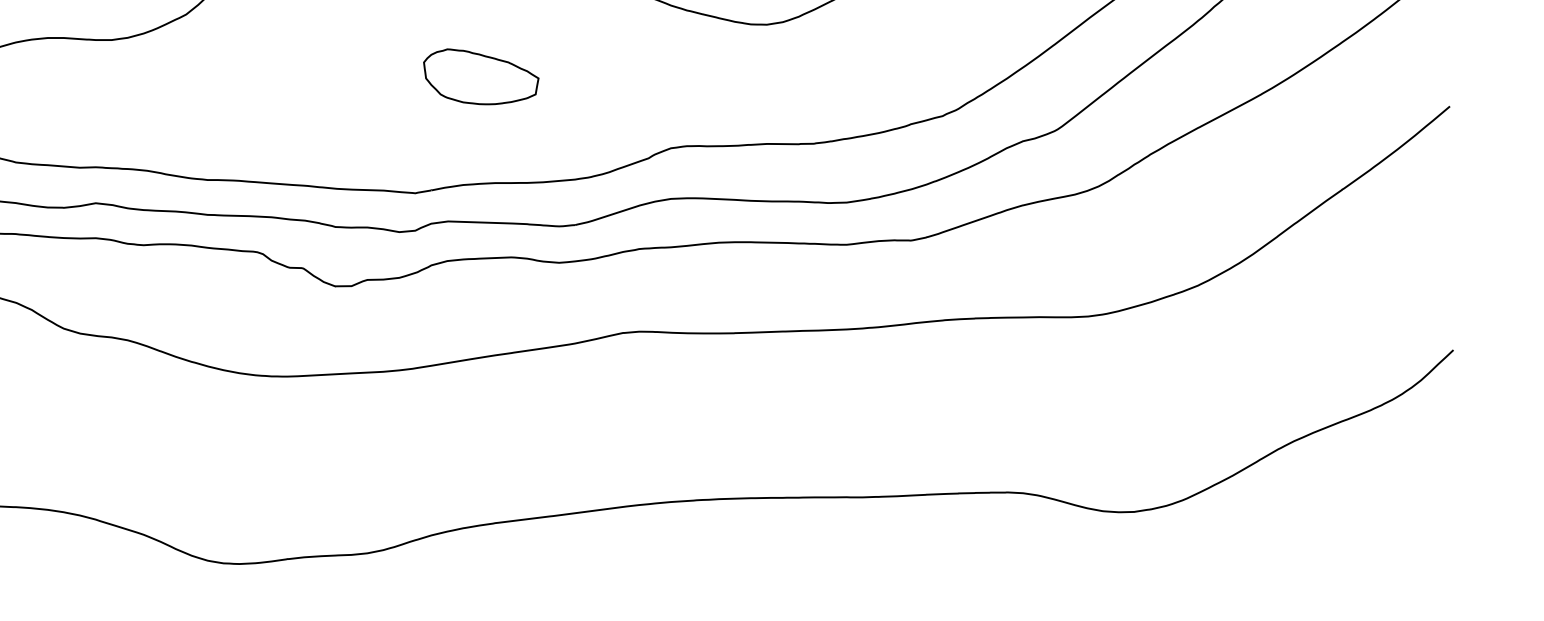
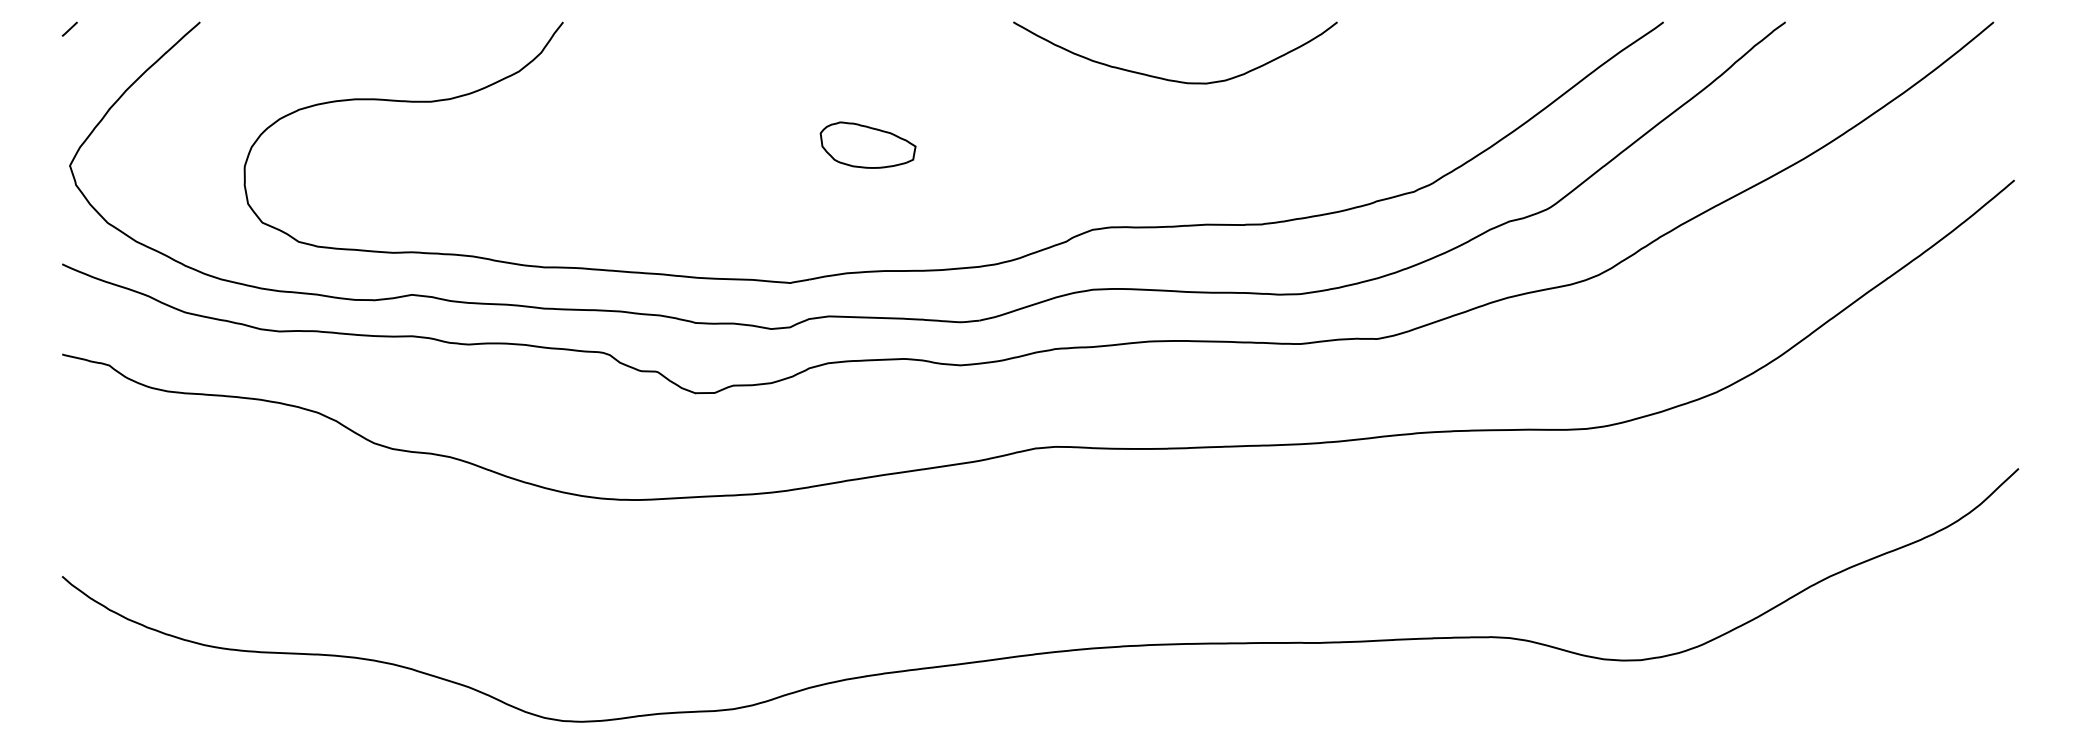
part: (480, 76) -> (867, 144), size x0.7

